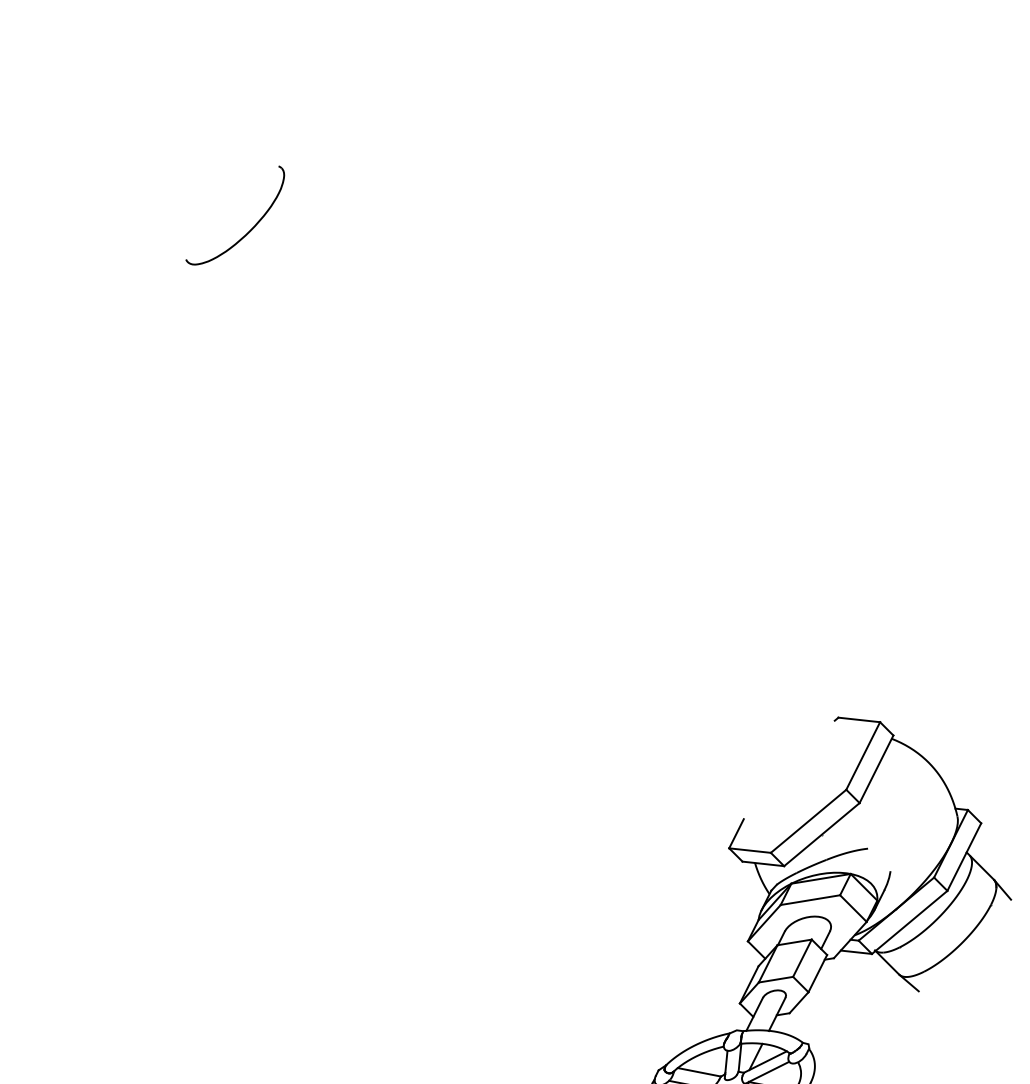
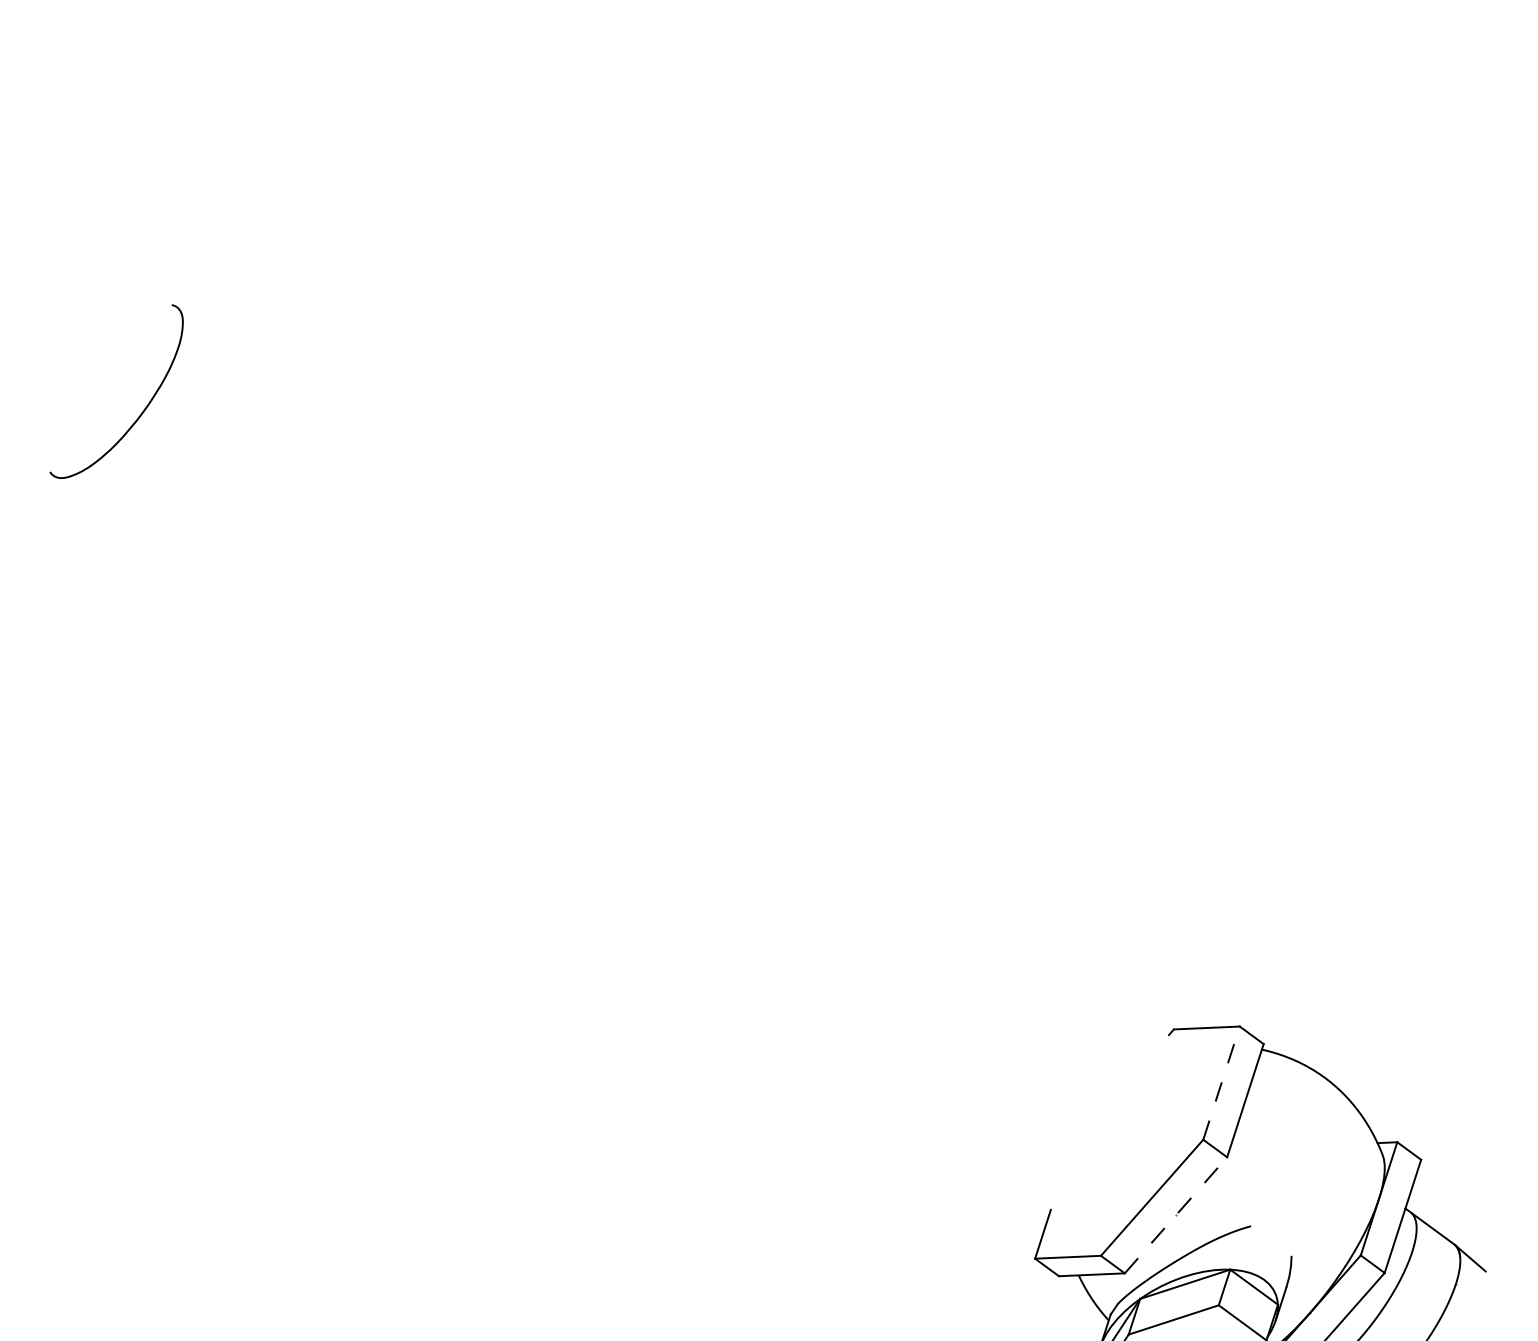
line: (863, 755) -> (1221, 1082), solid -> dashed
line: (822, 834) -> (1176, 1214), solid -> dashed

